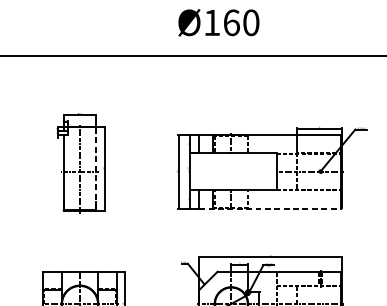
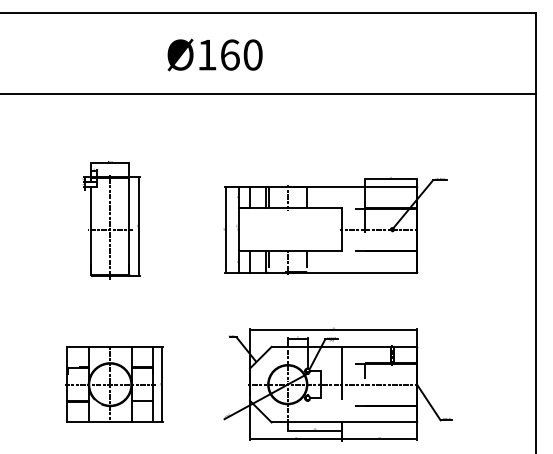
text: (218, 22) -> (214, 54), moved
line: (96, 169) -> (129, 226), dashed -> solid
line: (270, 208) -> (333, 272), dashed -> solid

